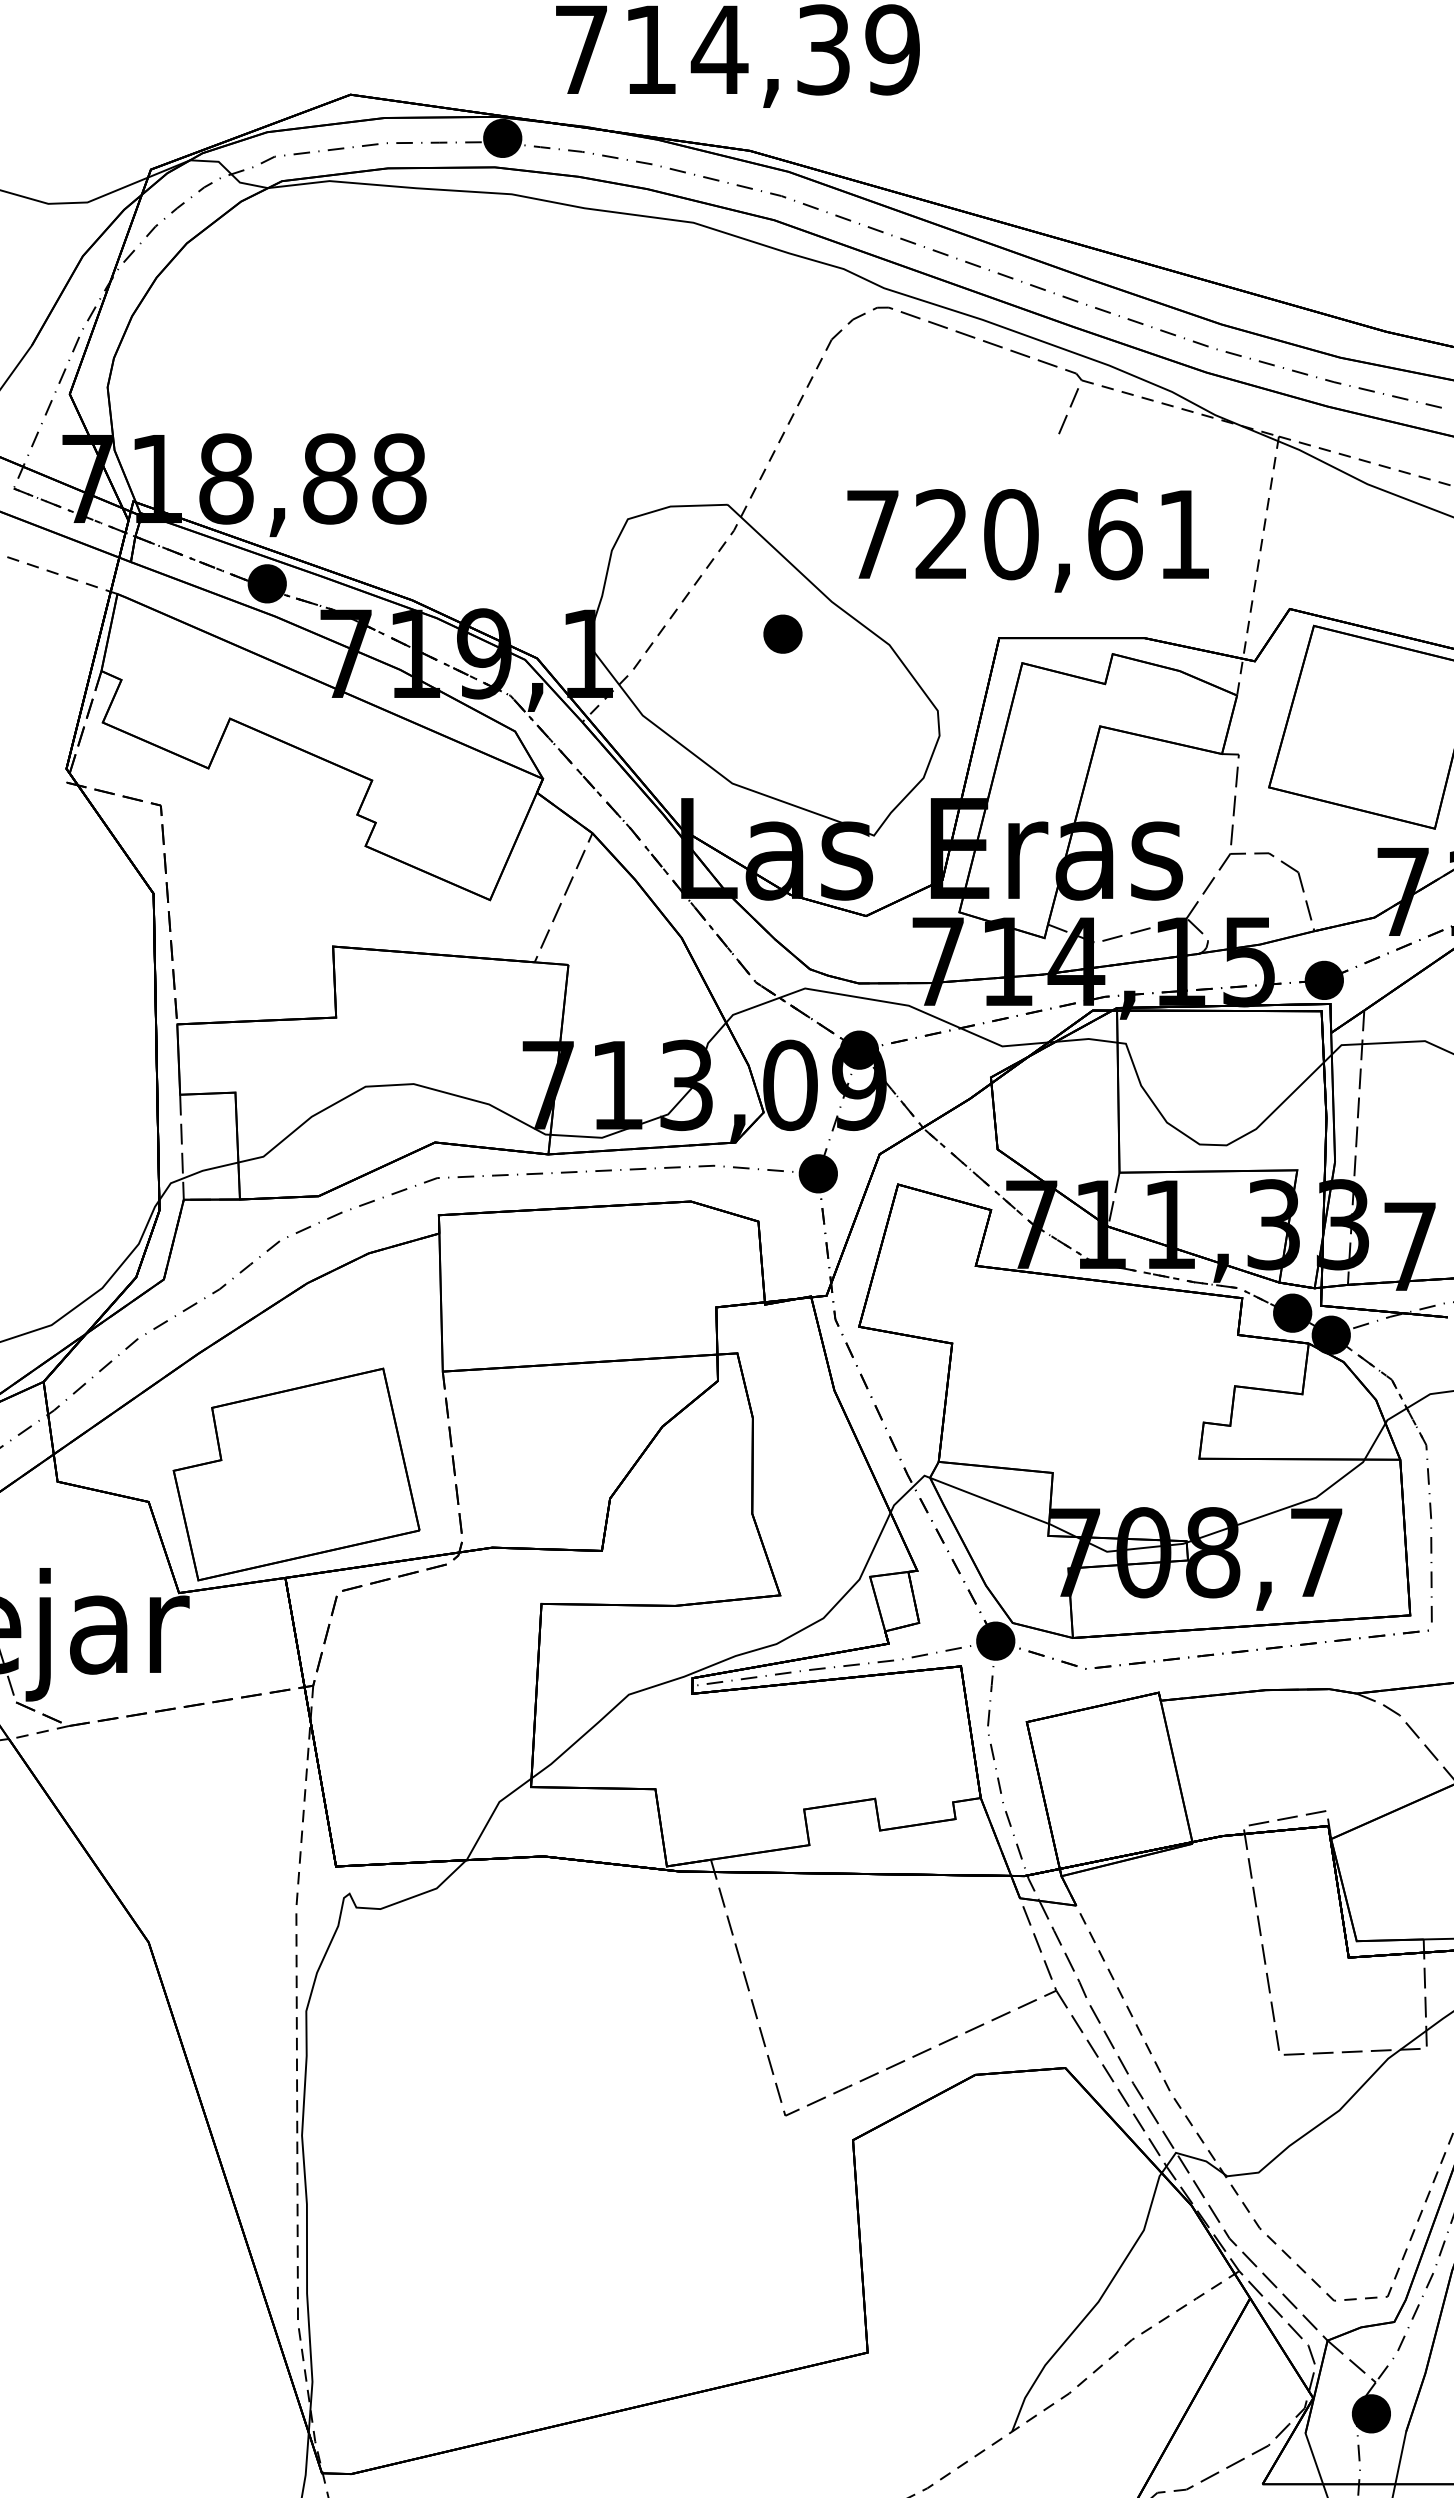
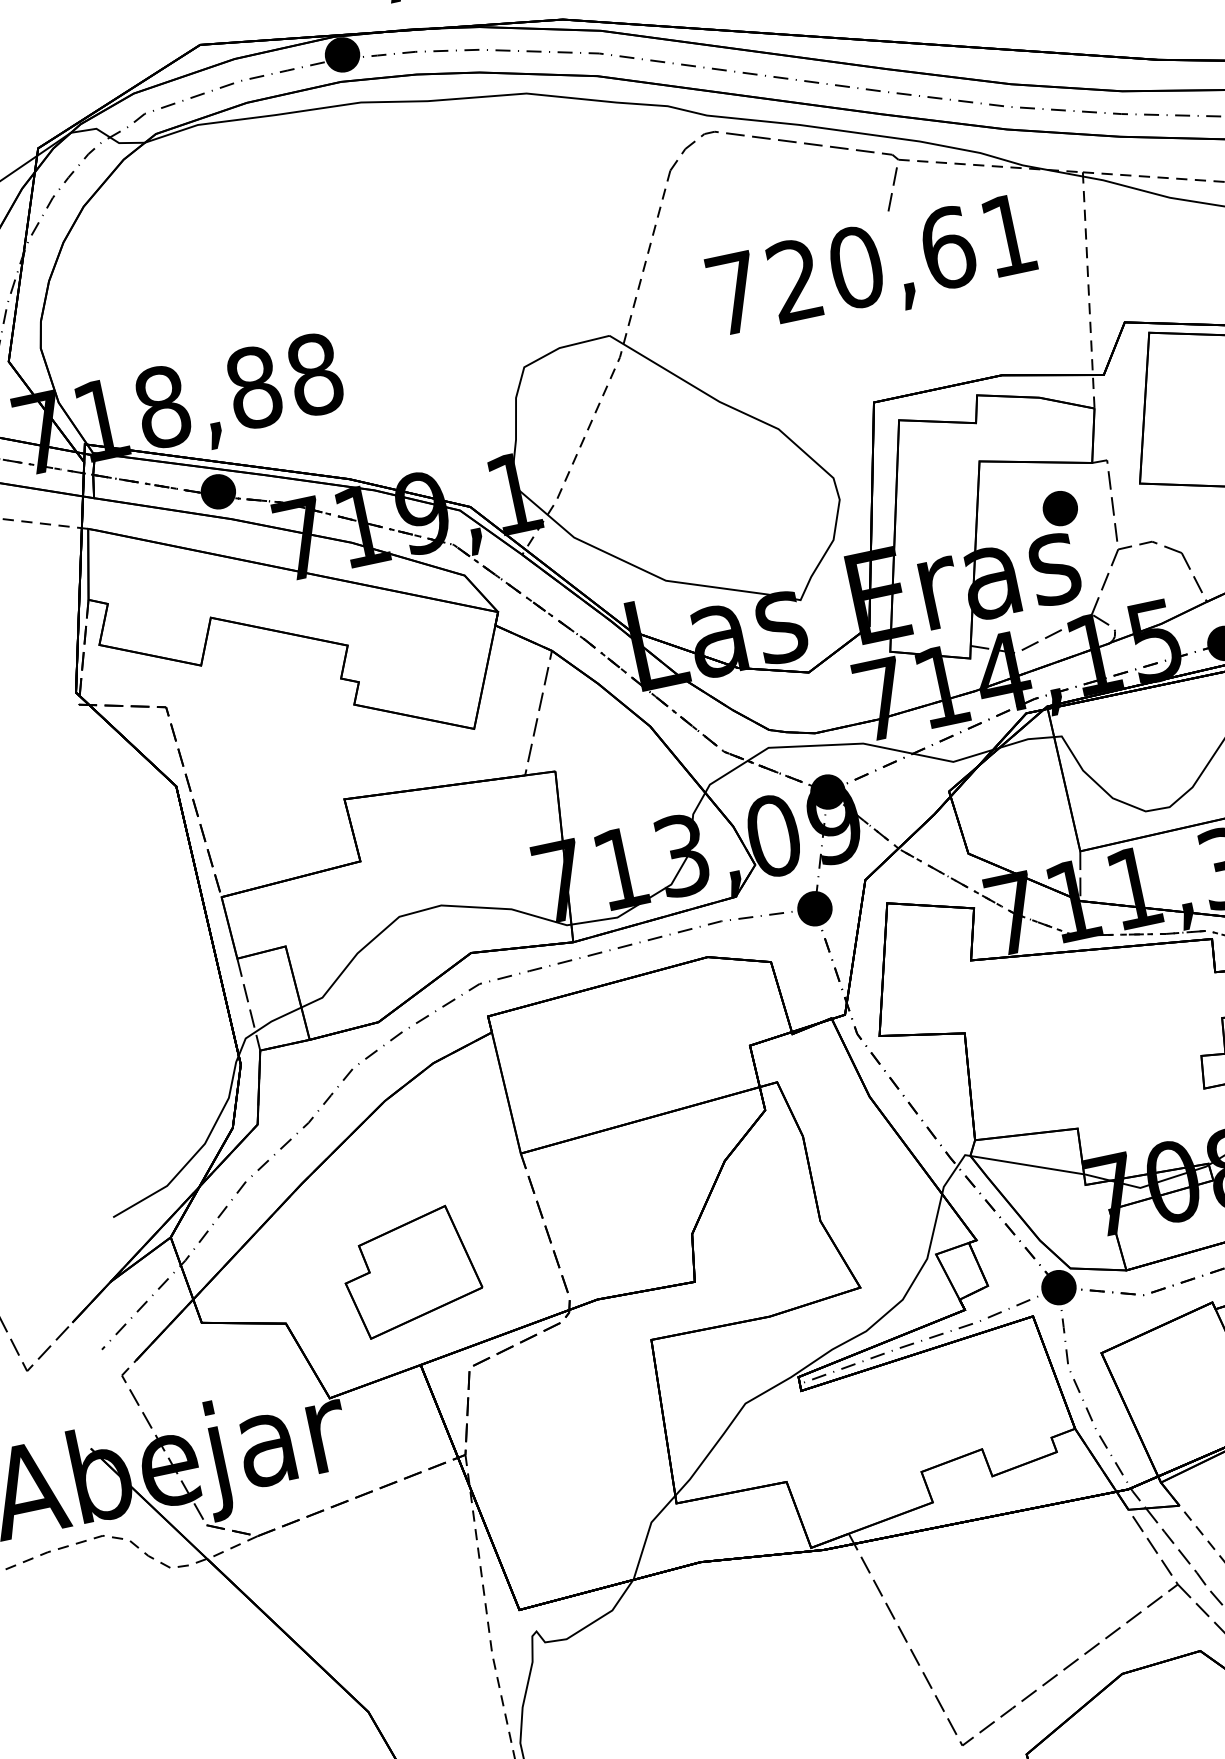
text: (1027, 540) -> (871, 269), moved
part: (782, 633) -> (1059, 508), moved
part: (296, 1474) -> (411, 1271), size x0.6

